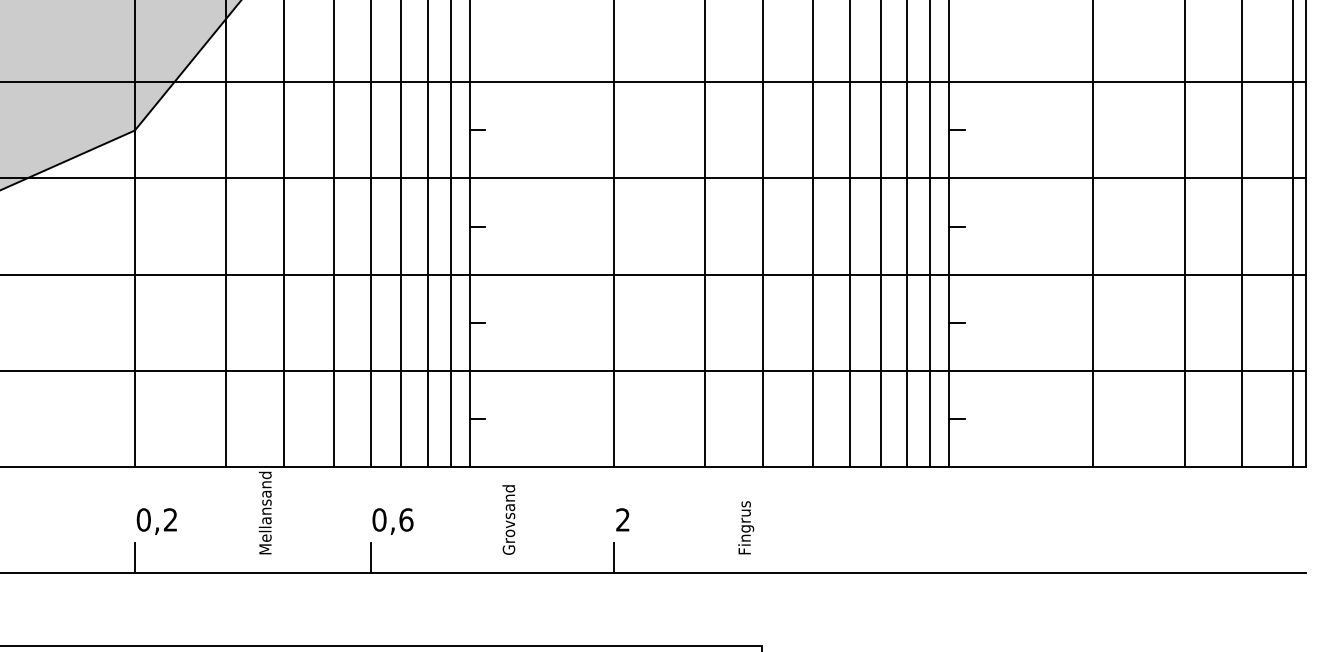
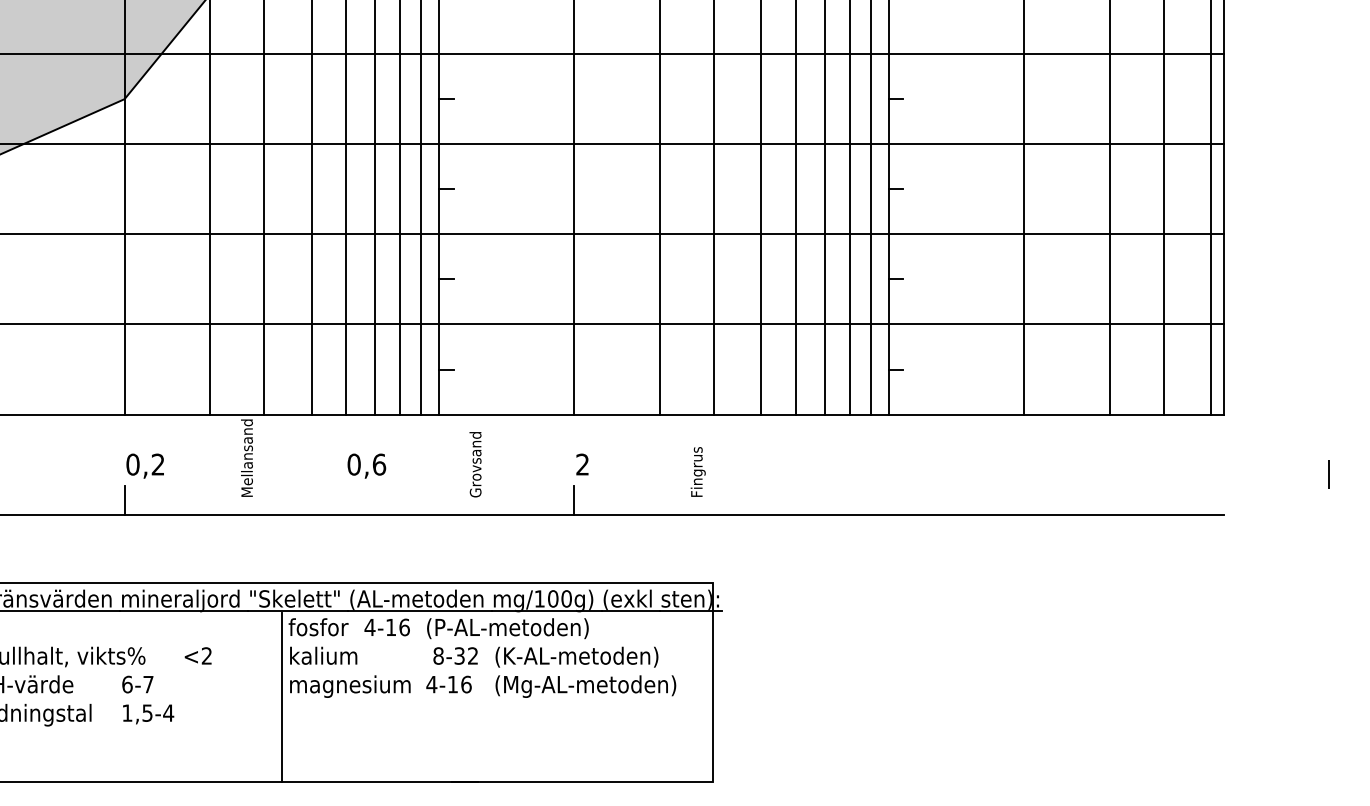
line: (370, 558) -> (345, 500), removed

